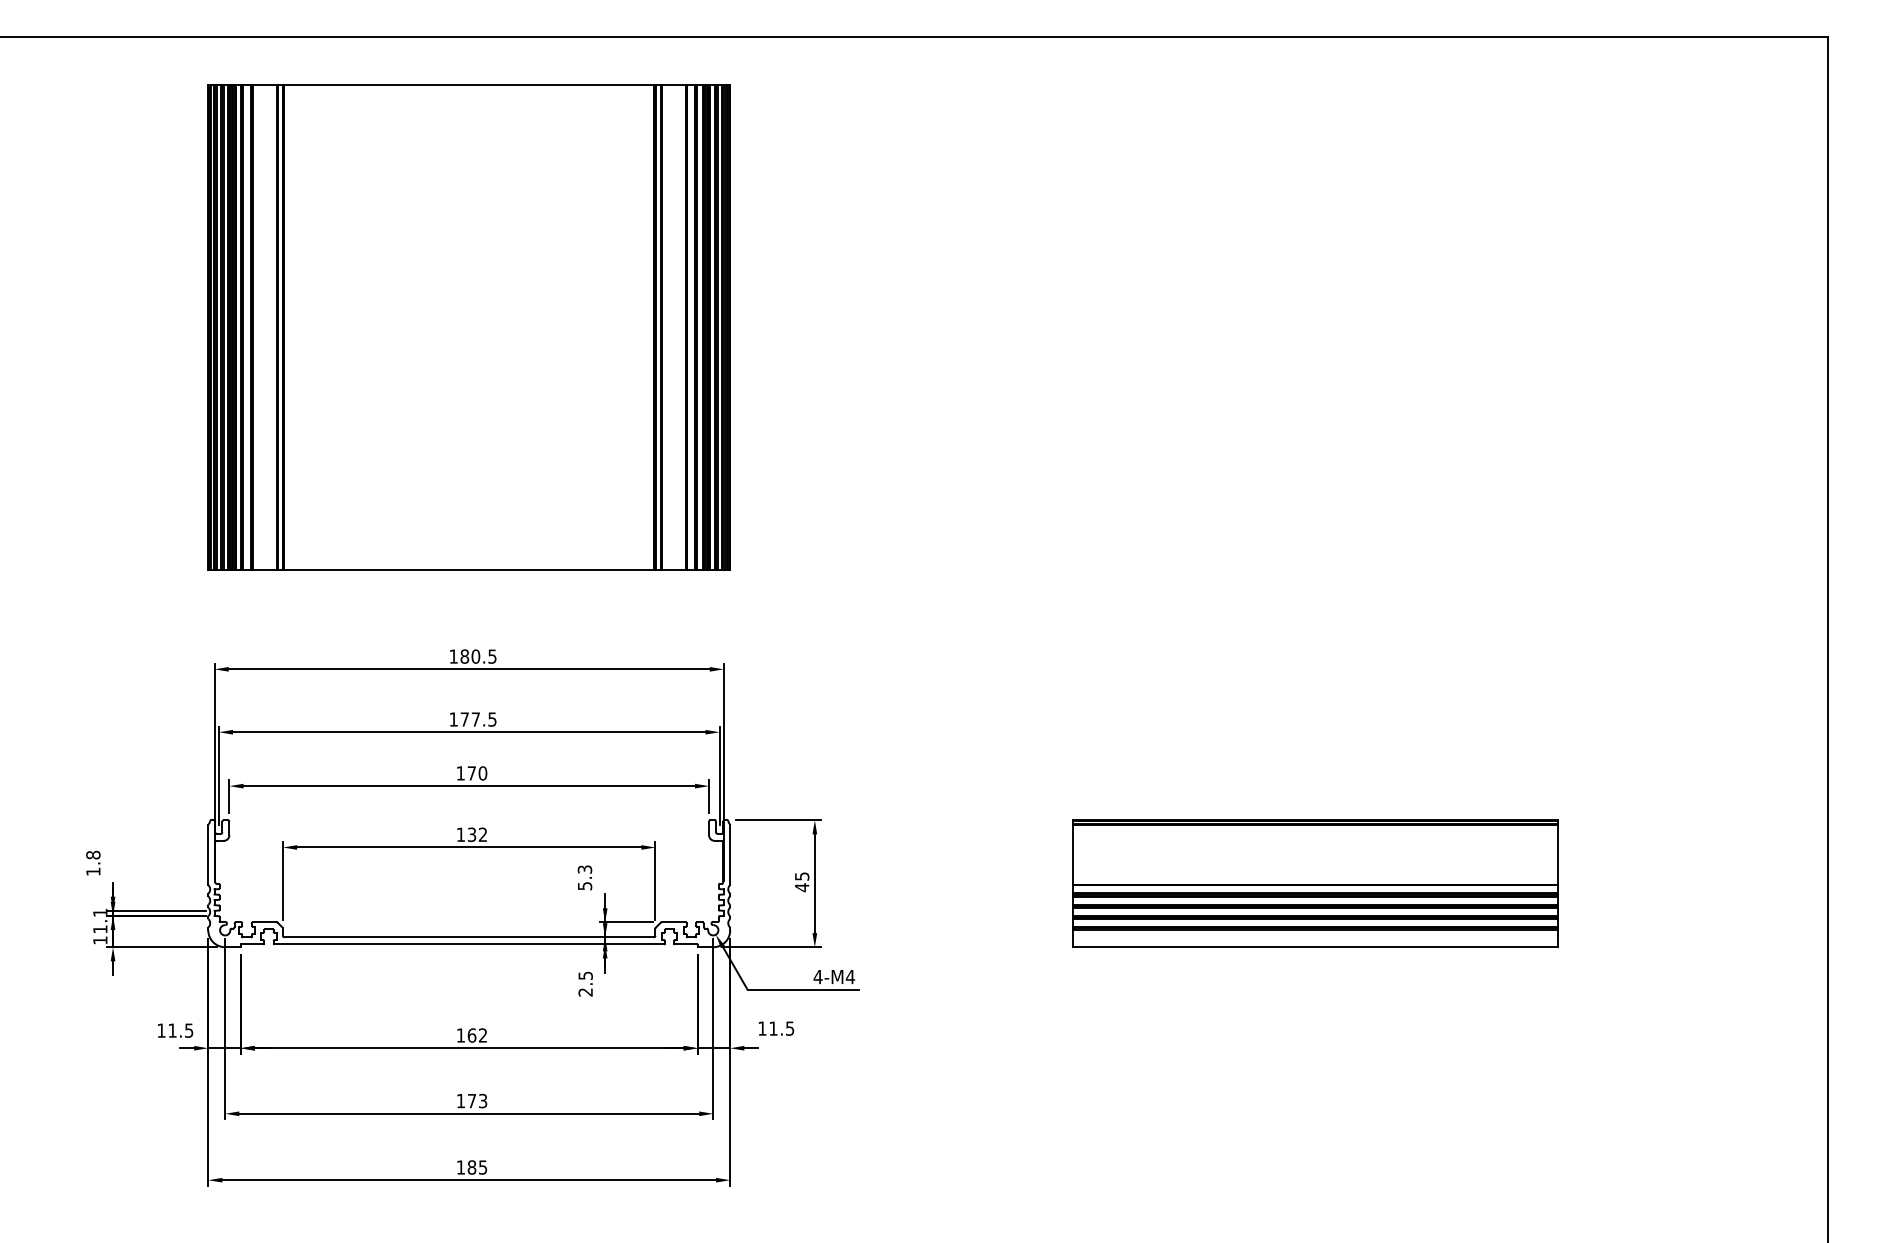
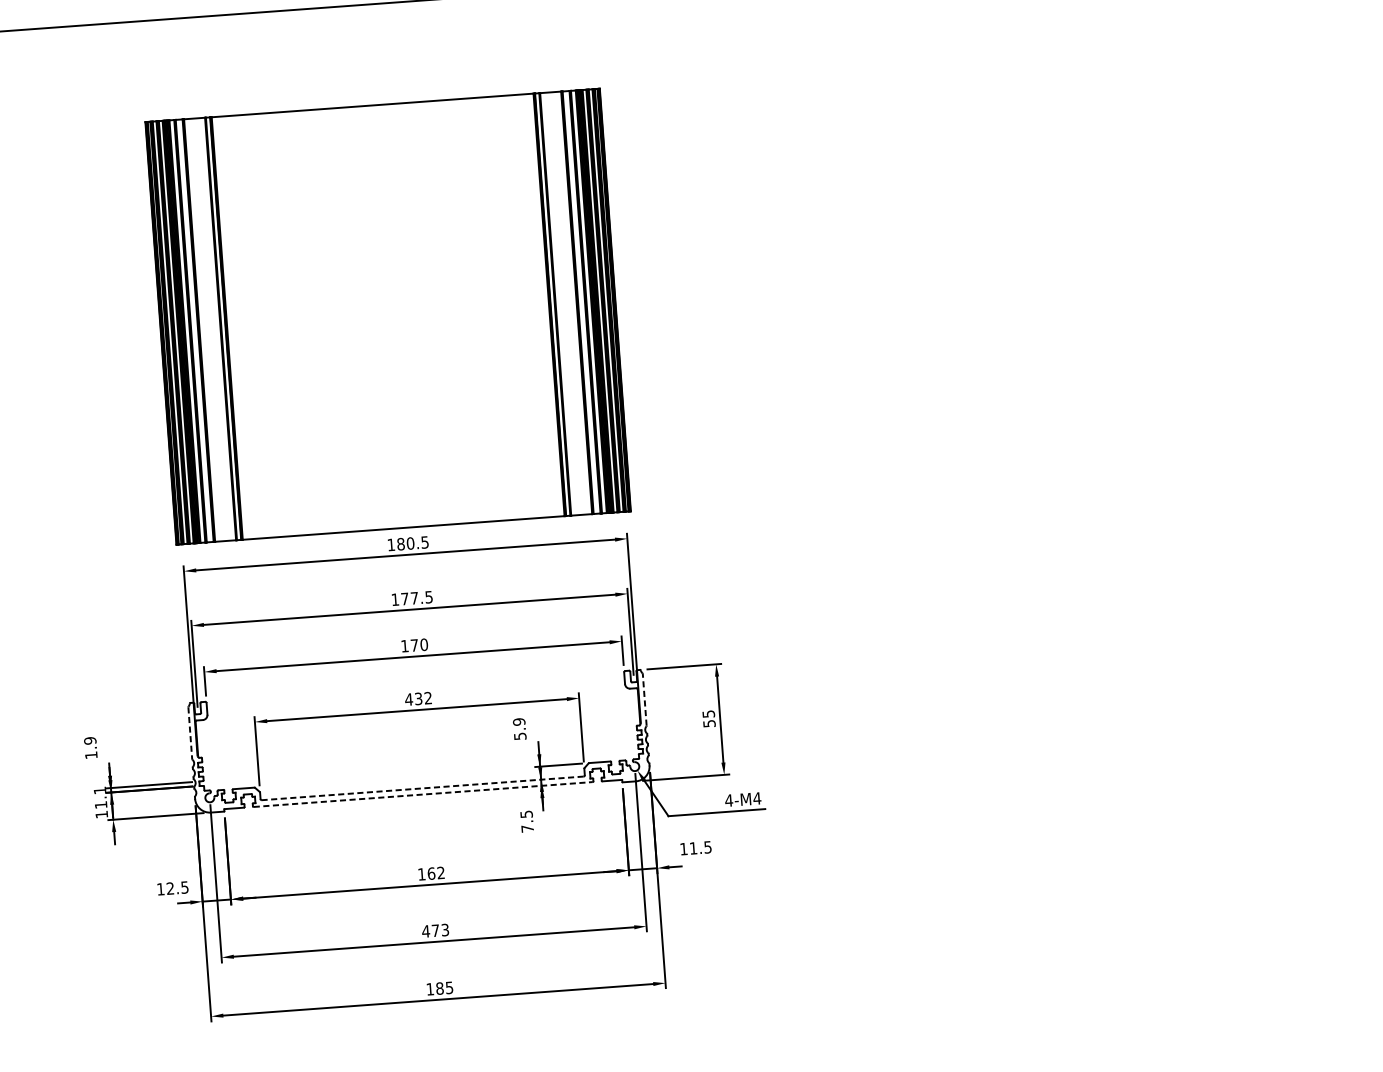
part: (468, 327) -> (387, 316), moved
text: (460, 834) -> (408, 699), 132 -> 432
text: (93, 854) -> (90, 740), 1.8 -> 1.9
line: (208, 854) -> (190, 732), solid -> dashed
line: (730, 854) -> (644, 699), solid -> dashed
text: (584, 869) -> (518, 721), 5.3 -> 5.9
part: (1315, 883) -> (1156, 687), removed
text: (802, 887) -> (709, 723), 45 -> 55
line: (469, 937) -> (423, 788), solid -> dashed
line: (469, 944) -> (423, 794), solid -> dashed
text: (585, 992) -> (527, 828), 2.5 -> 7.5
text: (172, 1030) -> (170, 888), 11.5 -> 12.5
text: (460, 1101) -> (425, 931), 173 -> 473

